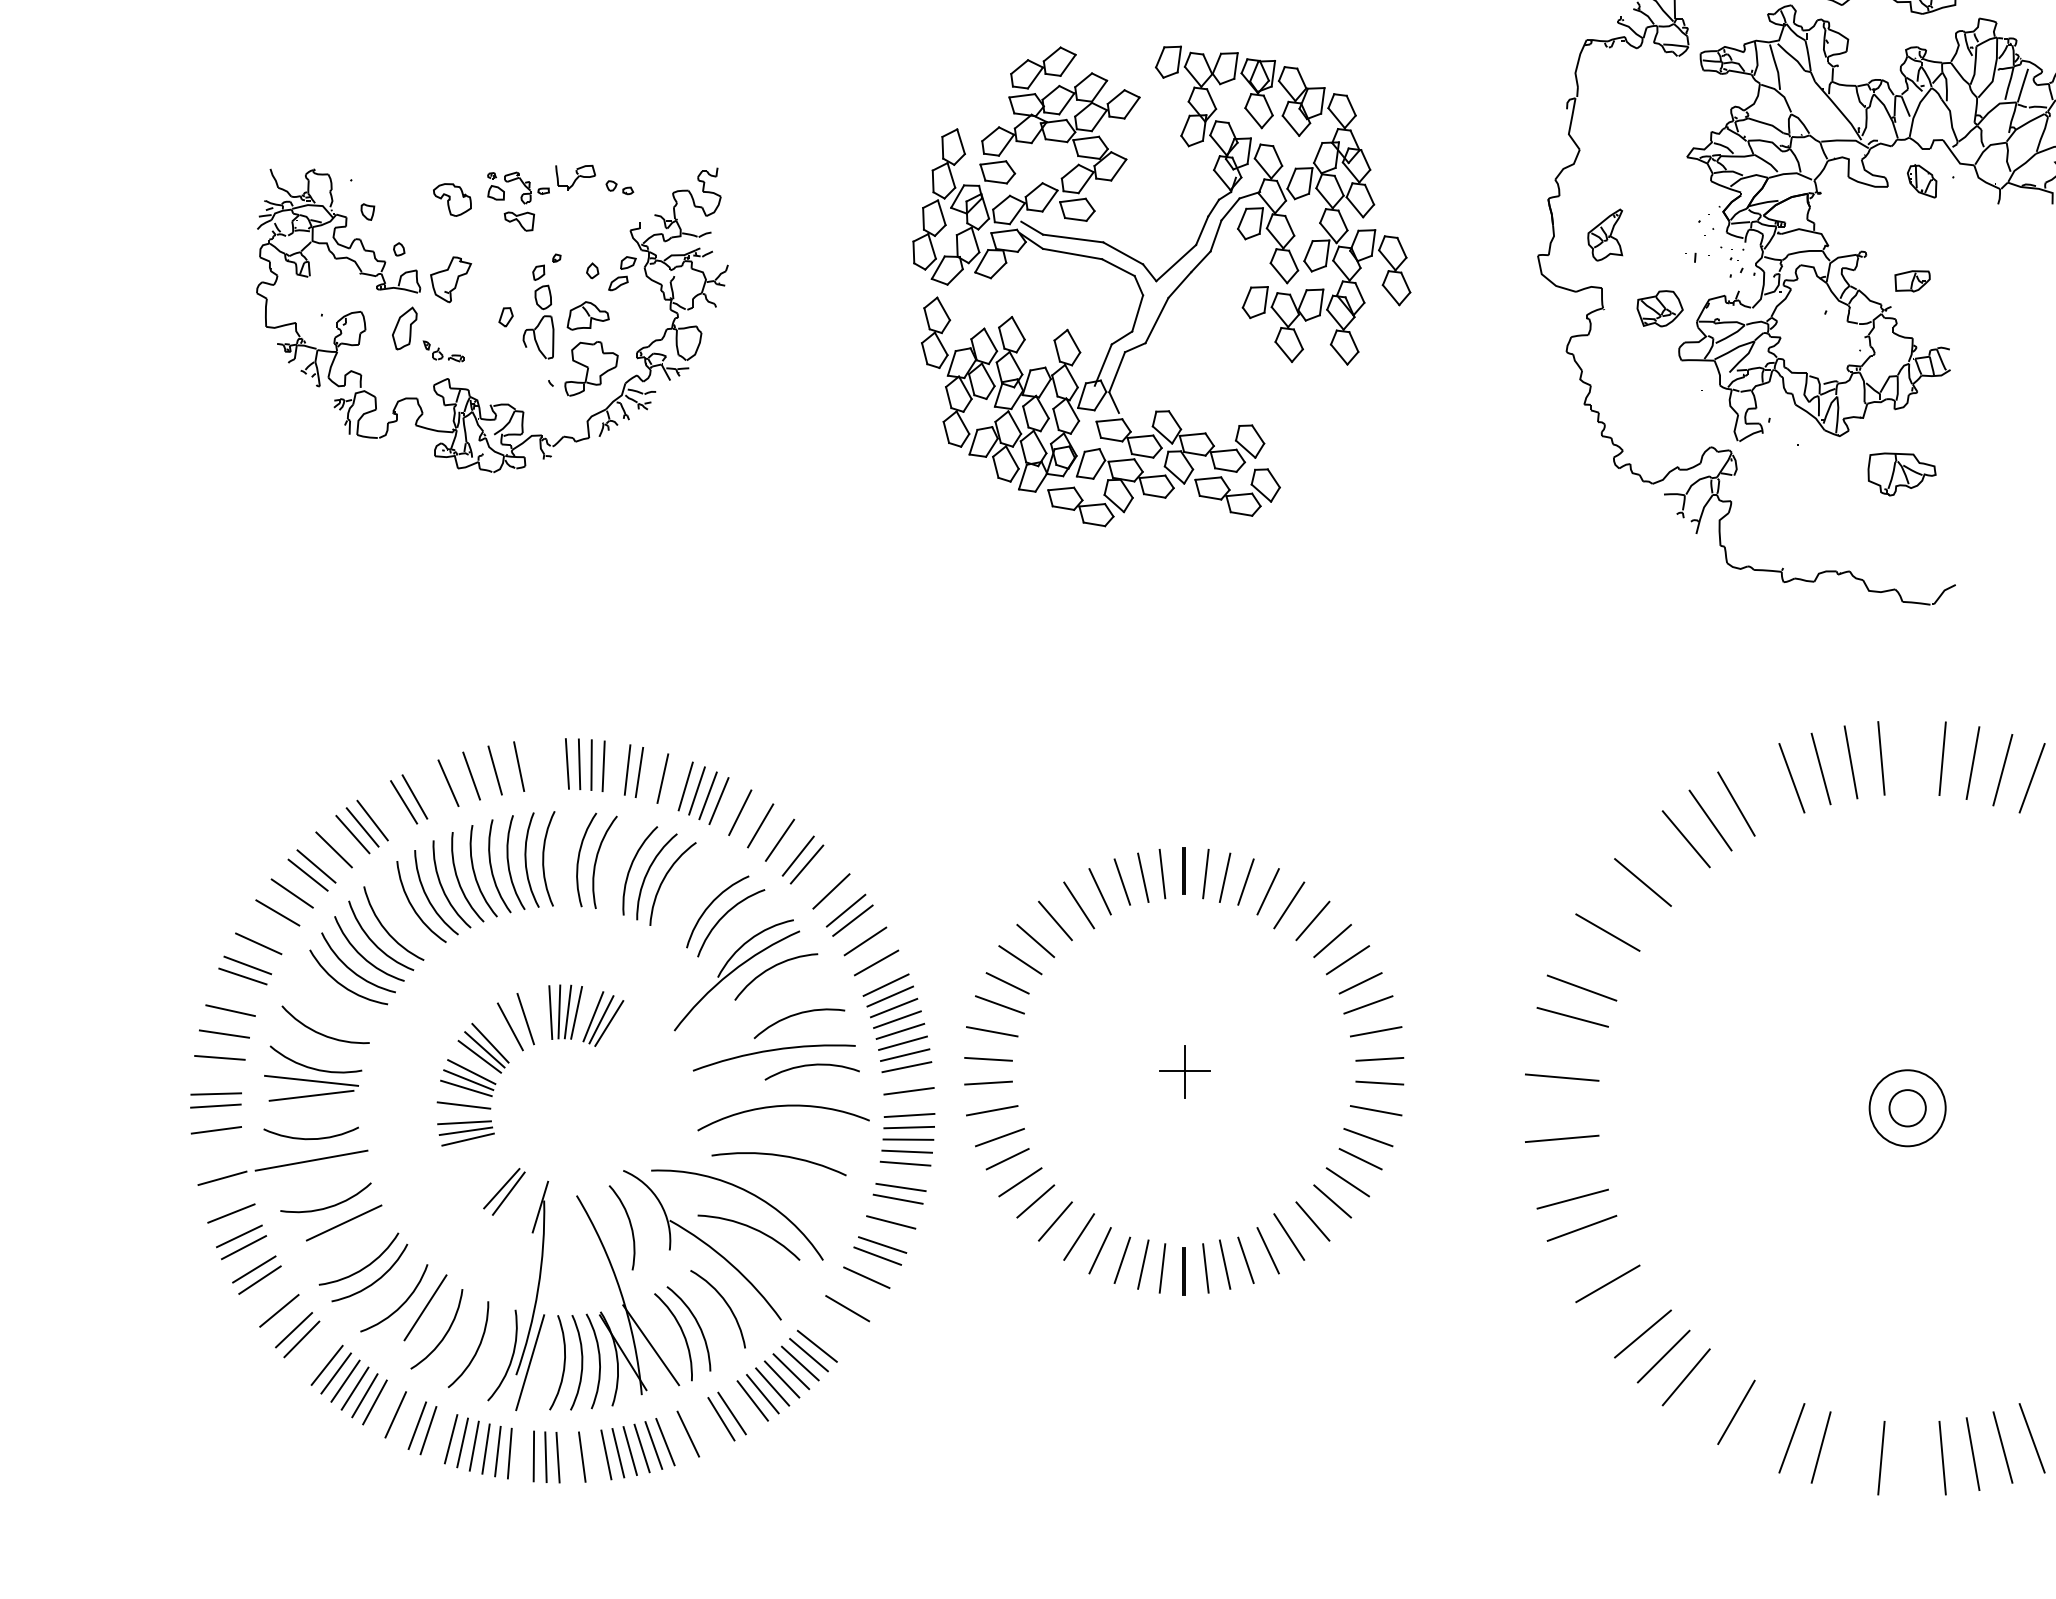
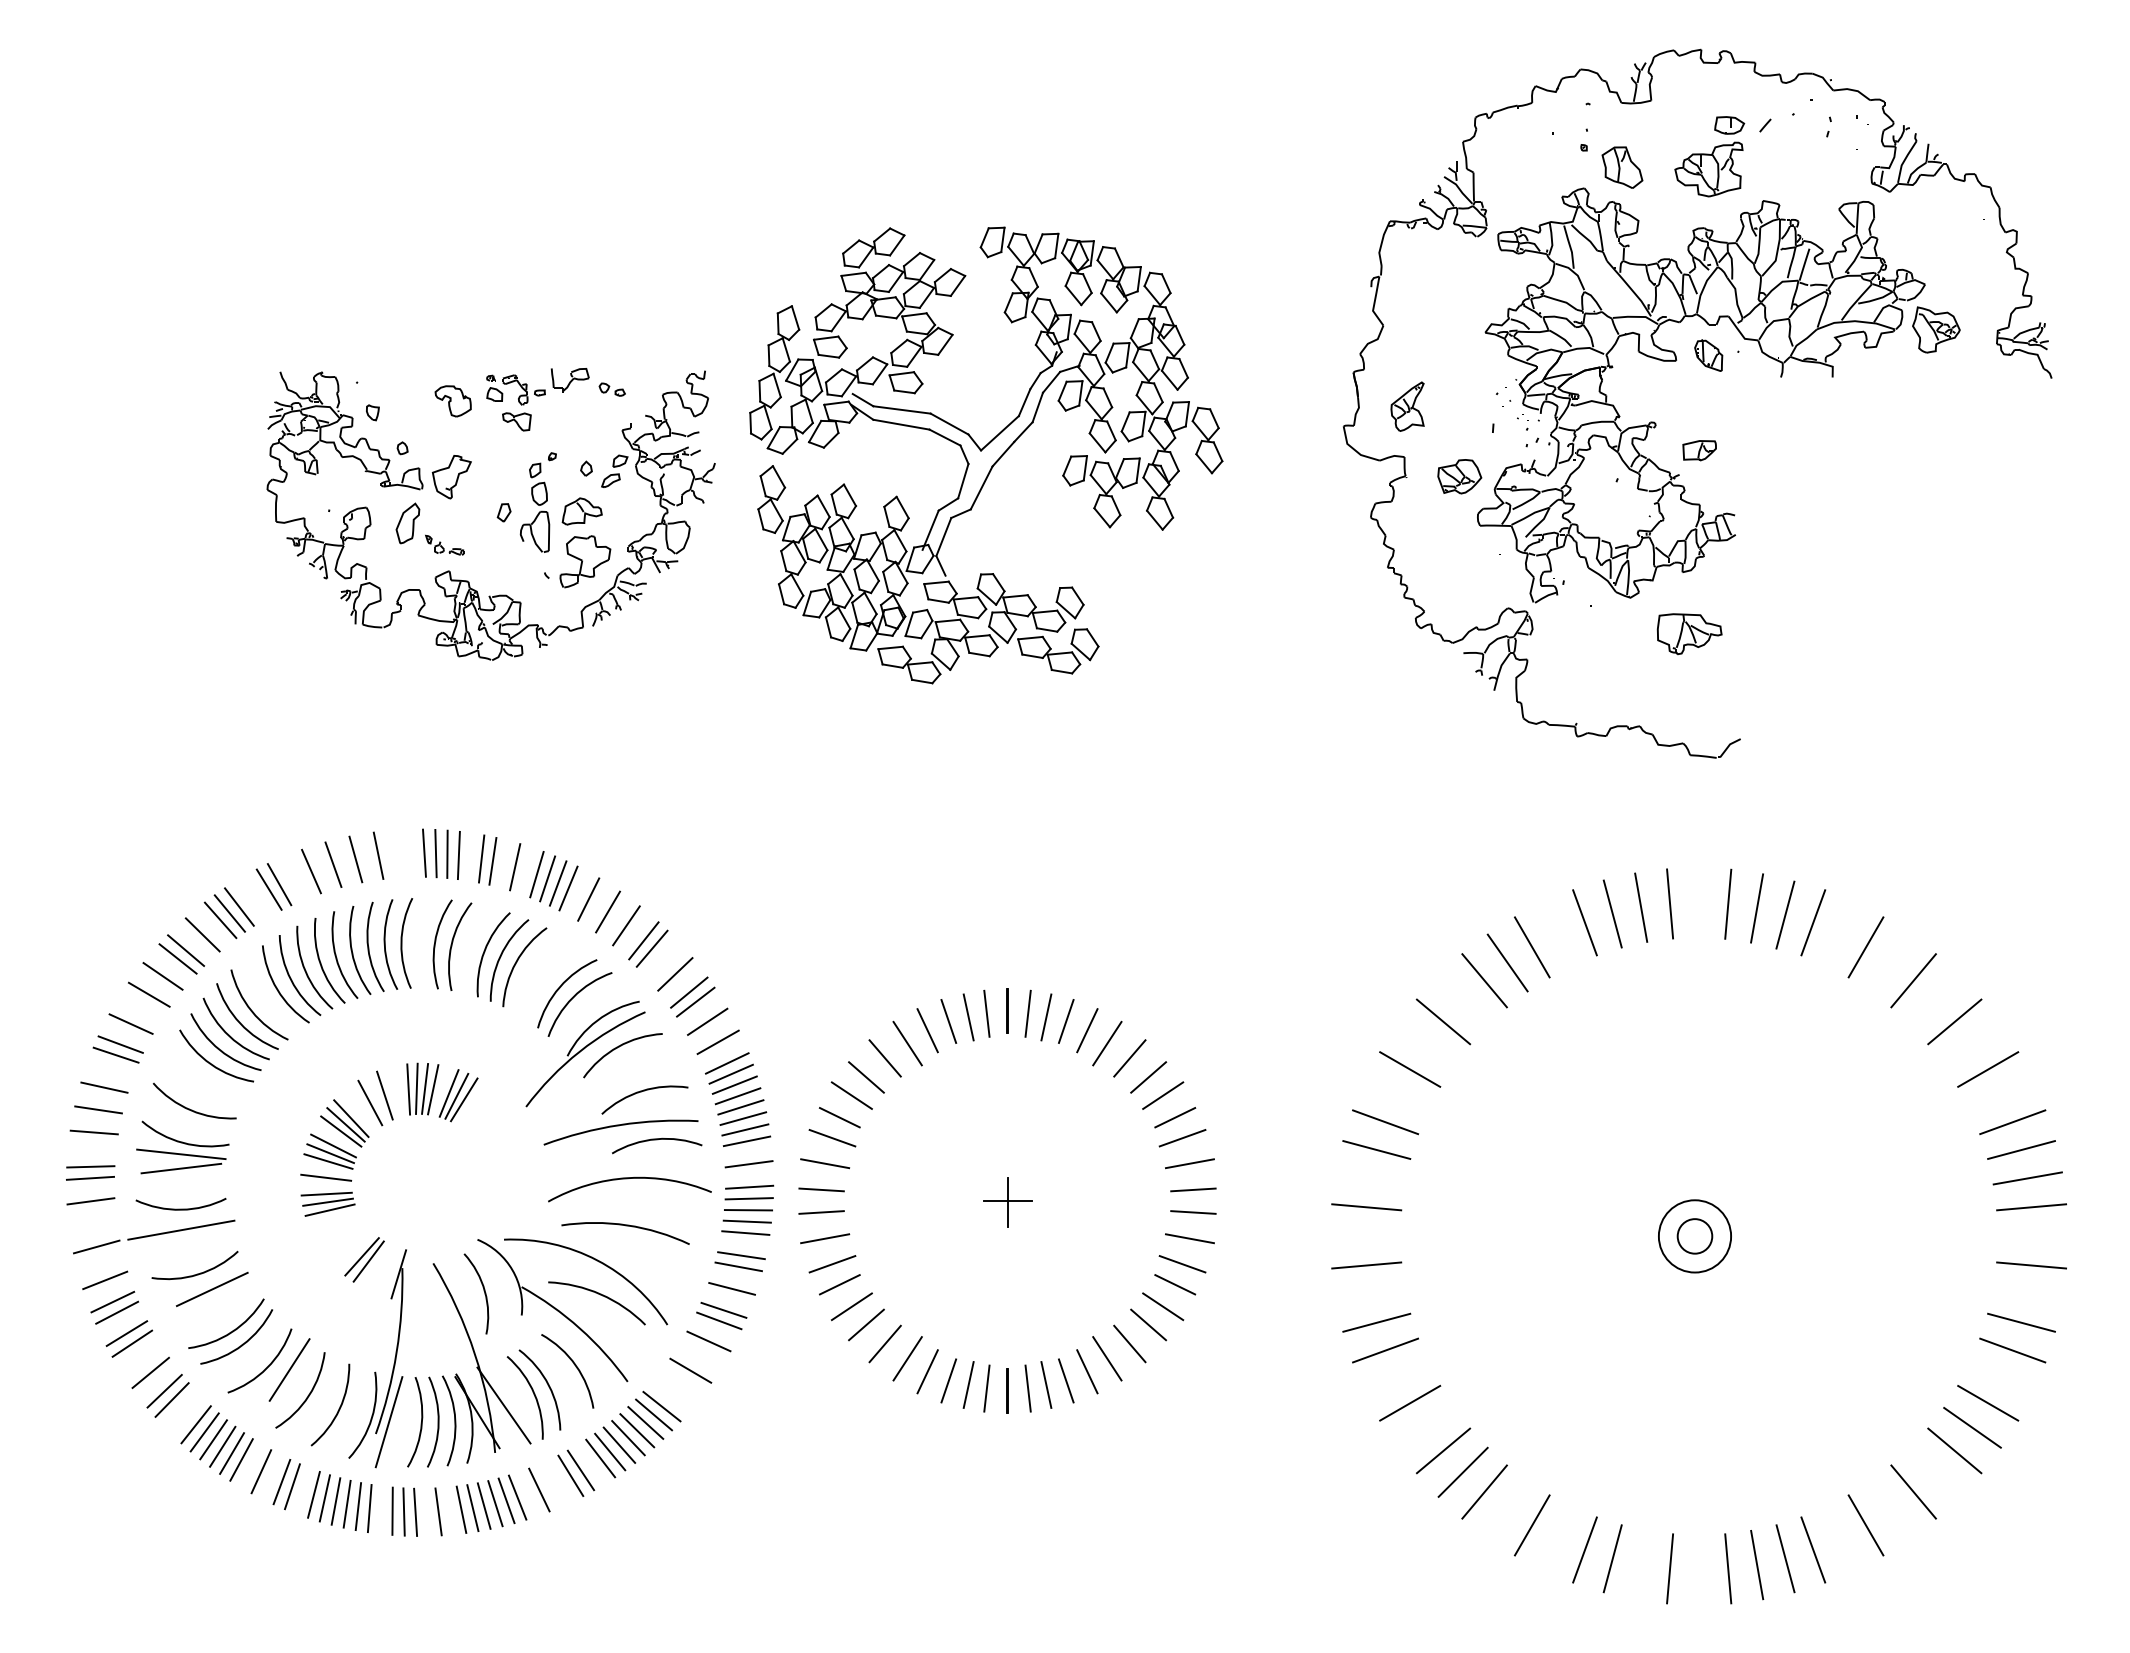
part: (497, 322) -> (496, 517), moved
part: (570, 1039) -> (427, 1115), moved

